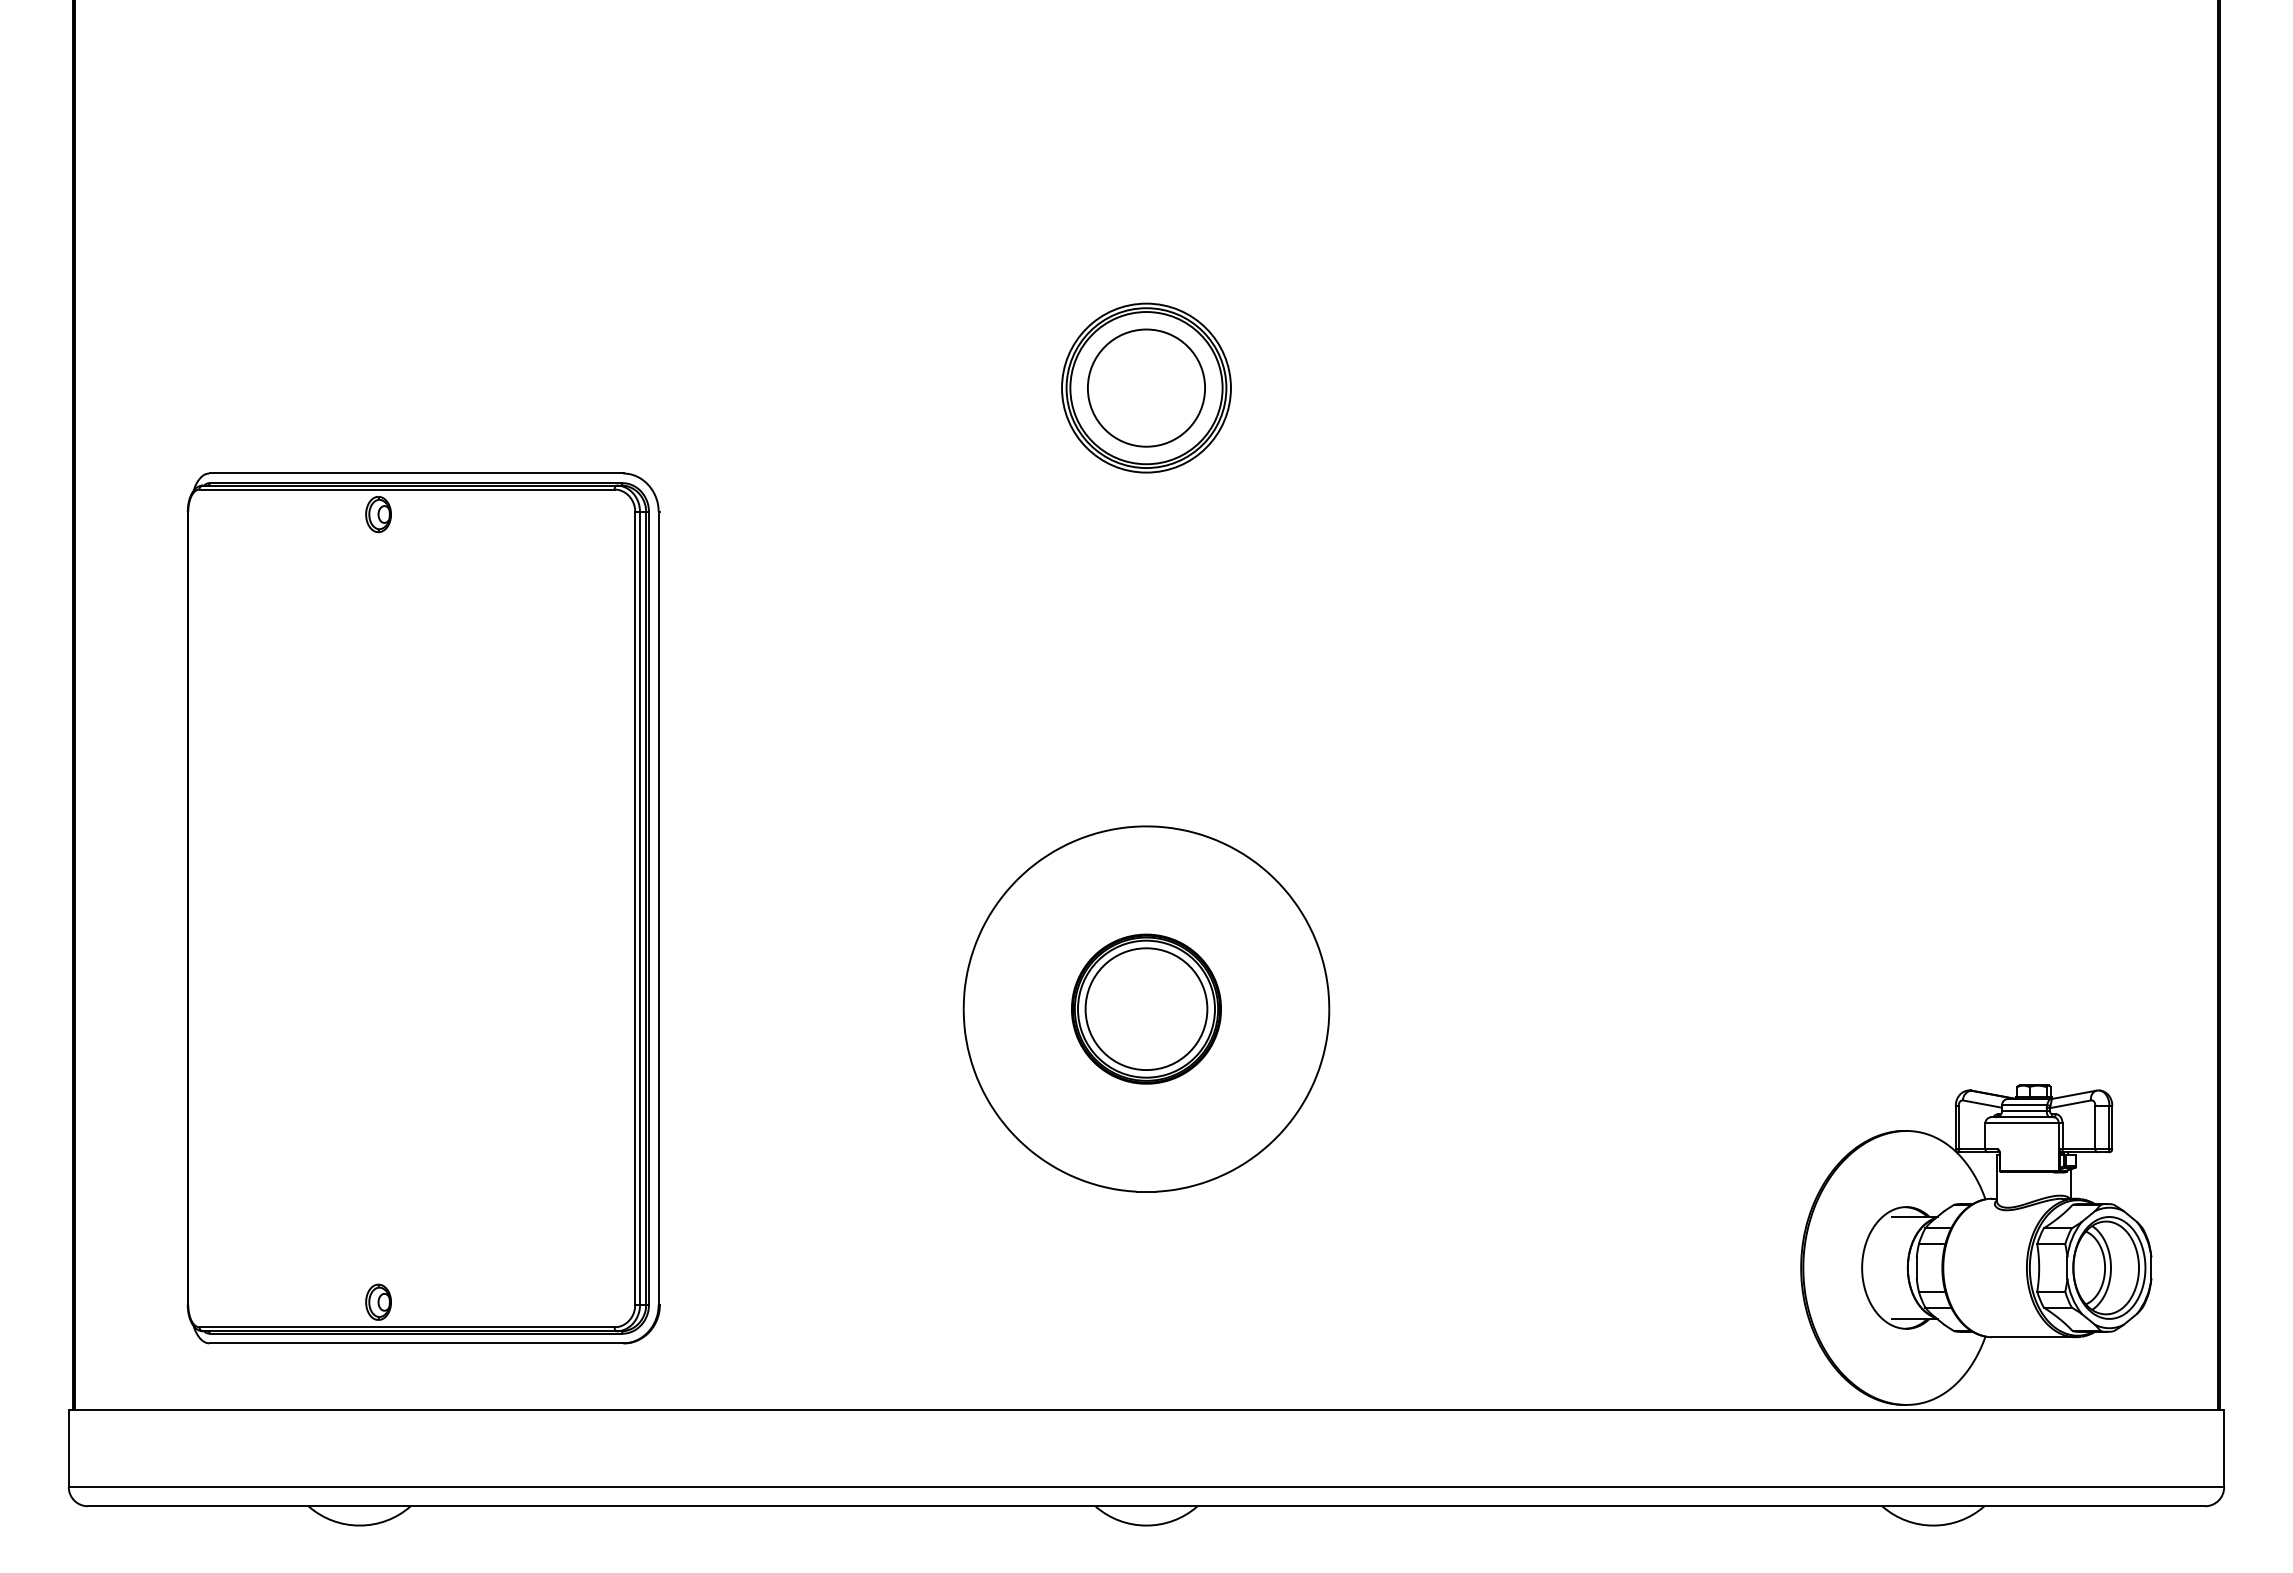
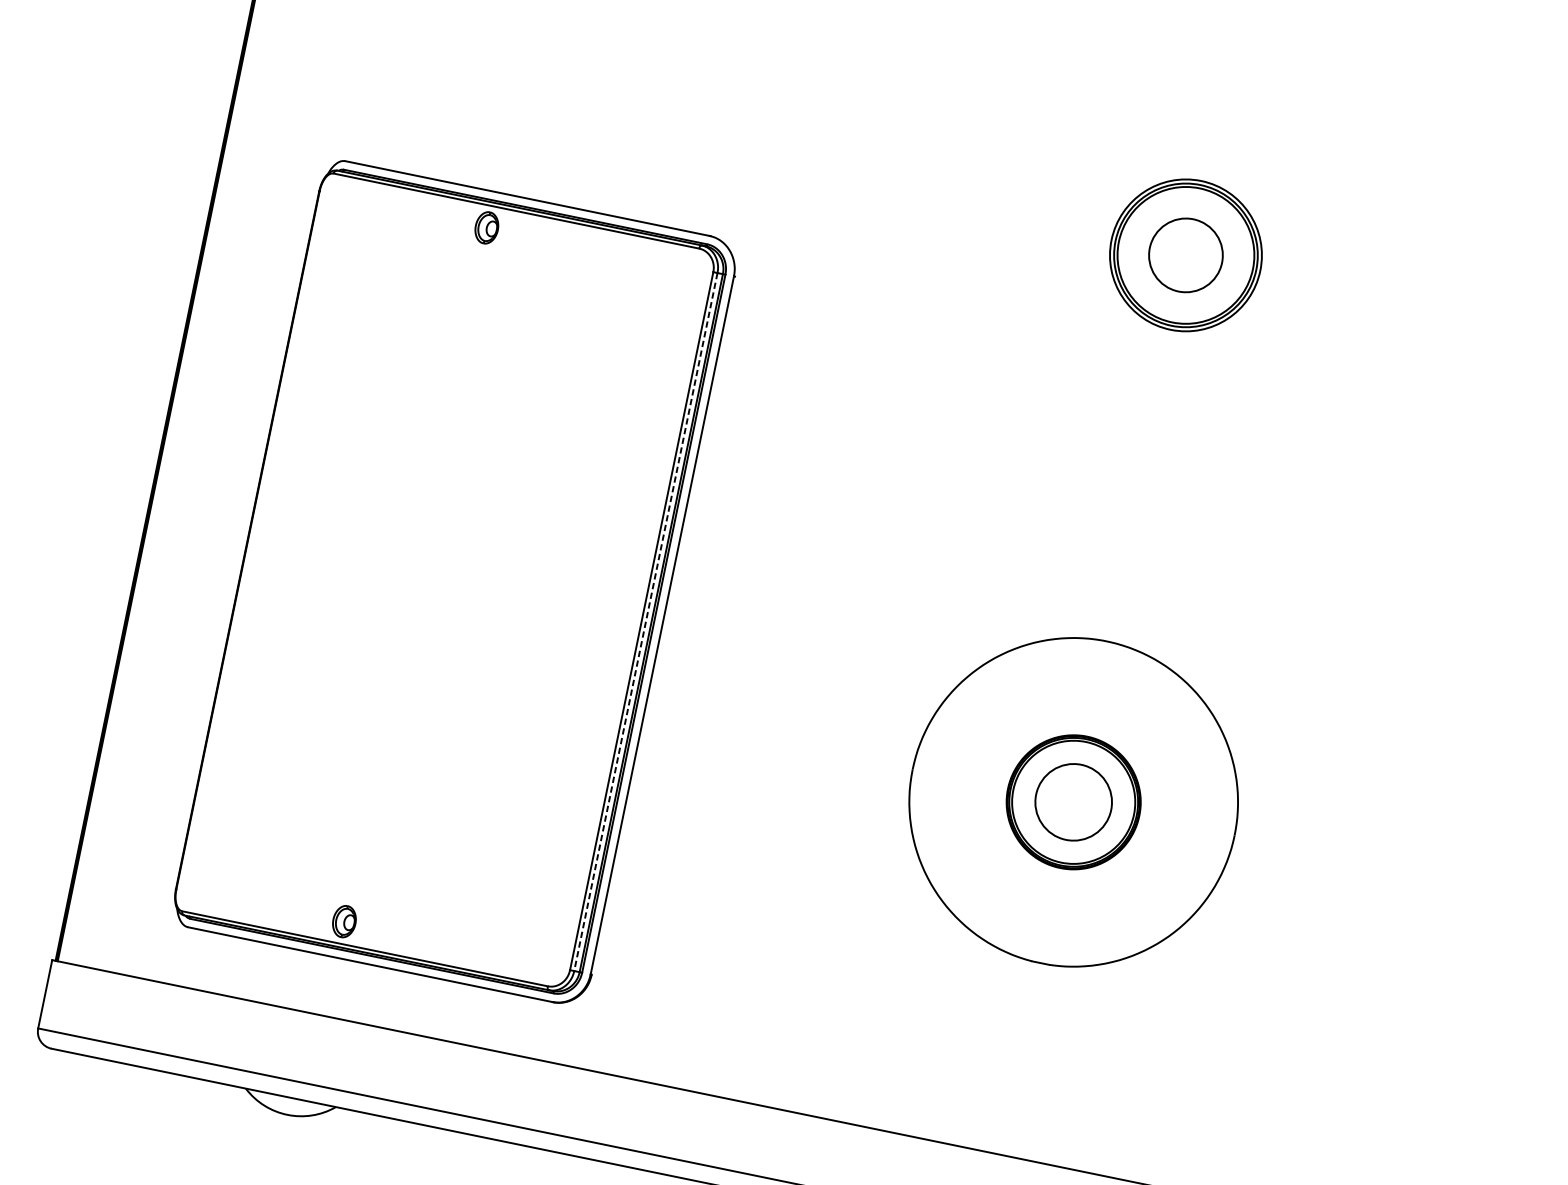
circle: (1146, 387) -> (1186, 254), size x0.7
line: (640, 908) -> (646, 622), solid -> dashed
circle: (1146, 1009) -> (1073, 802), size x0.7

